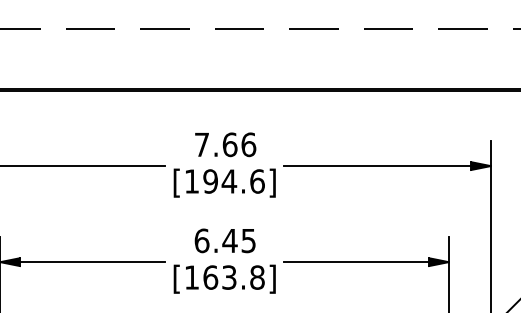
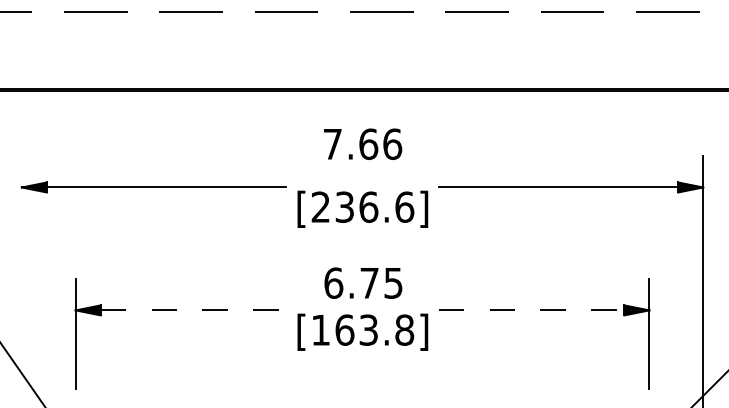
text: (226, 144) -> (363, 143), moved
text: (210, 180) -> (344, 206), [194.6] -> [236.6]
text: (229, 241) -> (369, 283), 6.45 -> 6.75
line: (92, 262) -> (193, 310), solid -> dashed
line: (356, 262) -> (531, 310), solid -> dashed

